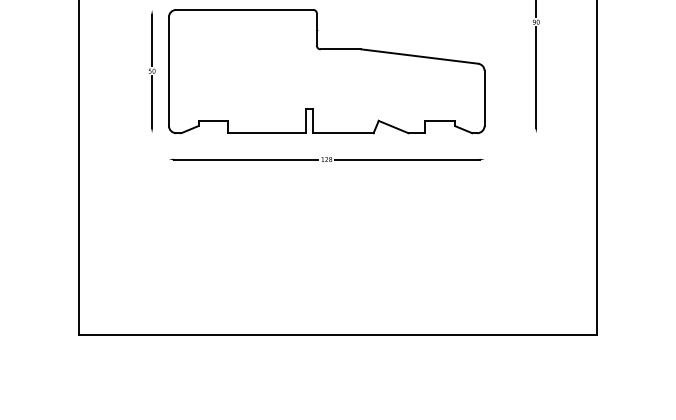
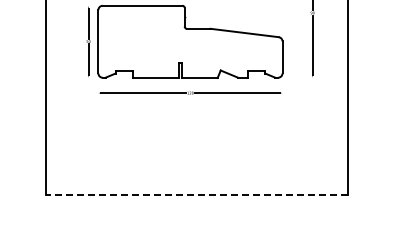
line: (337, 335) -> (196, 195), solid -> dashed

